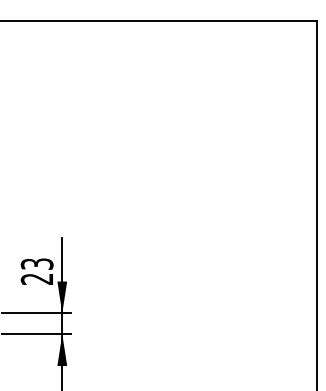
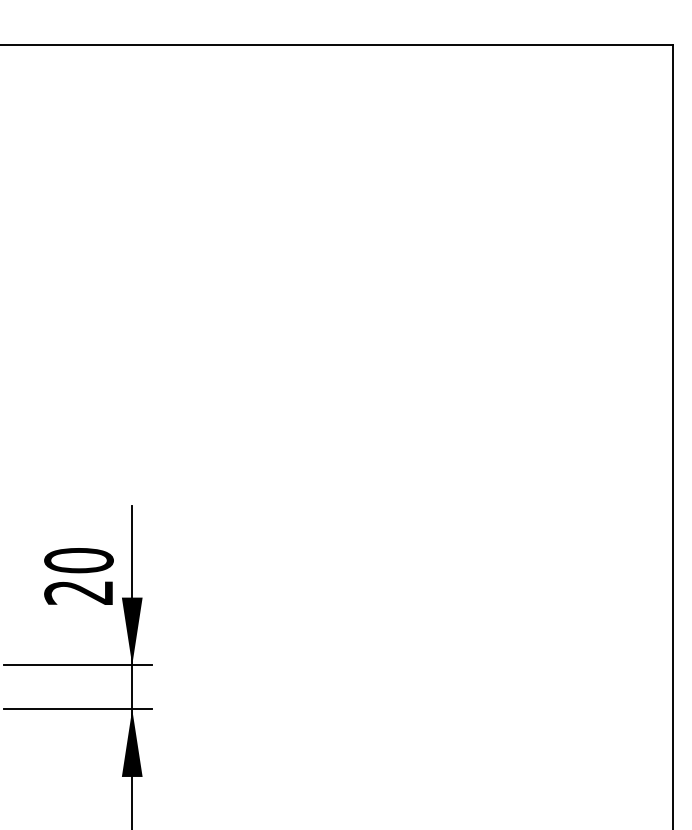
text: (36, 263) -> (77, 559), 23 -> 20

